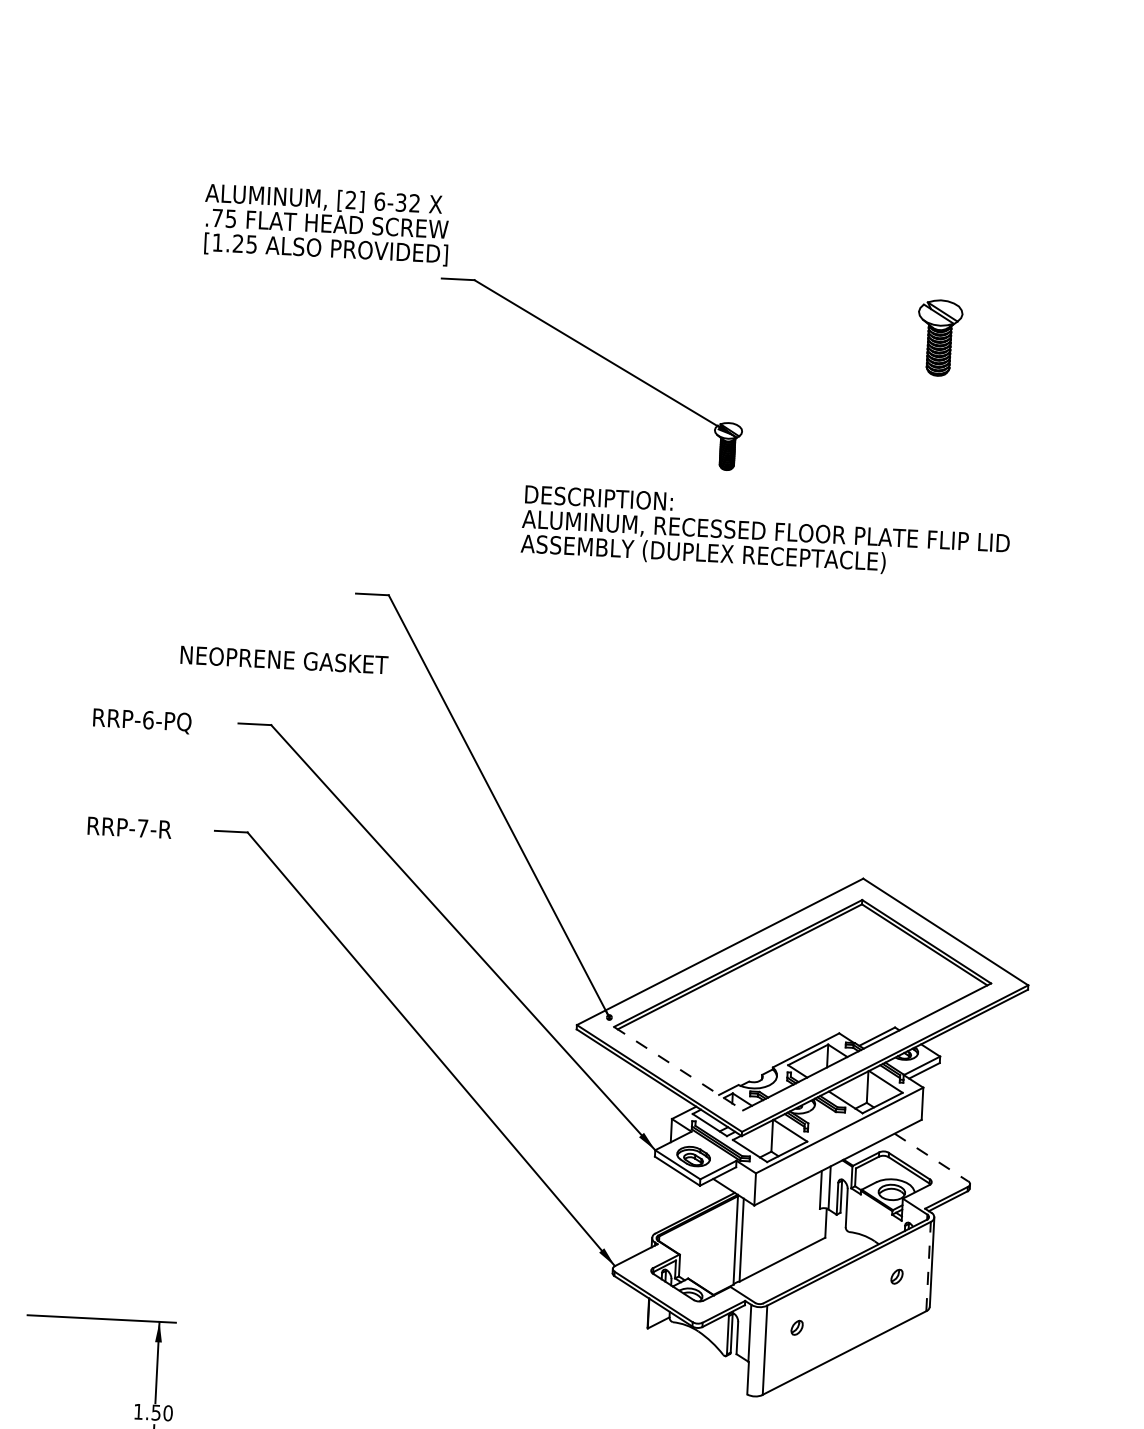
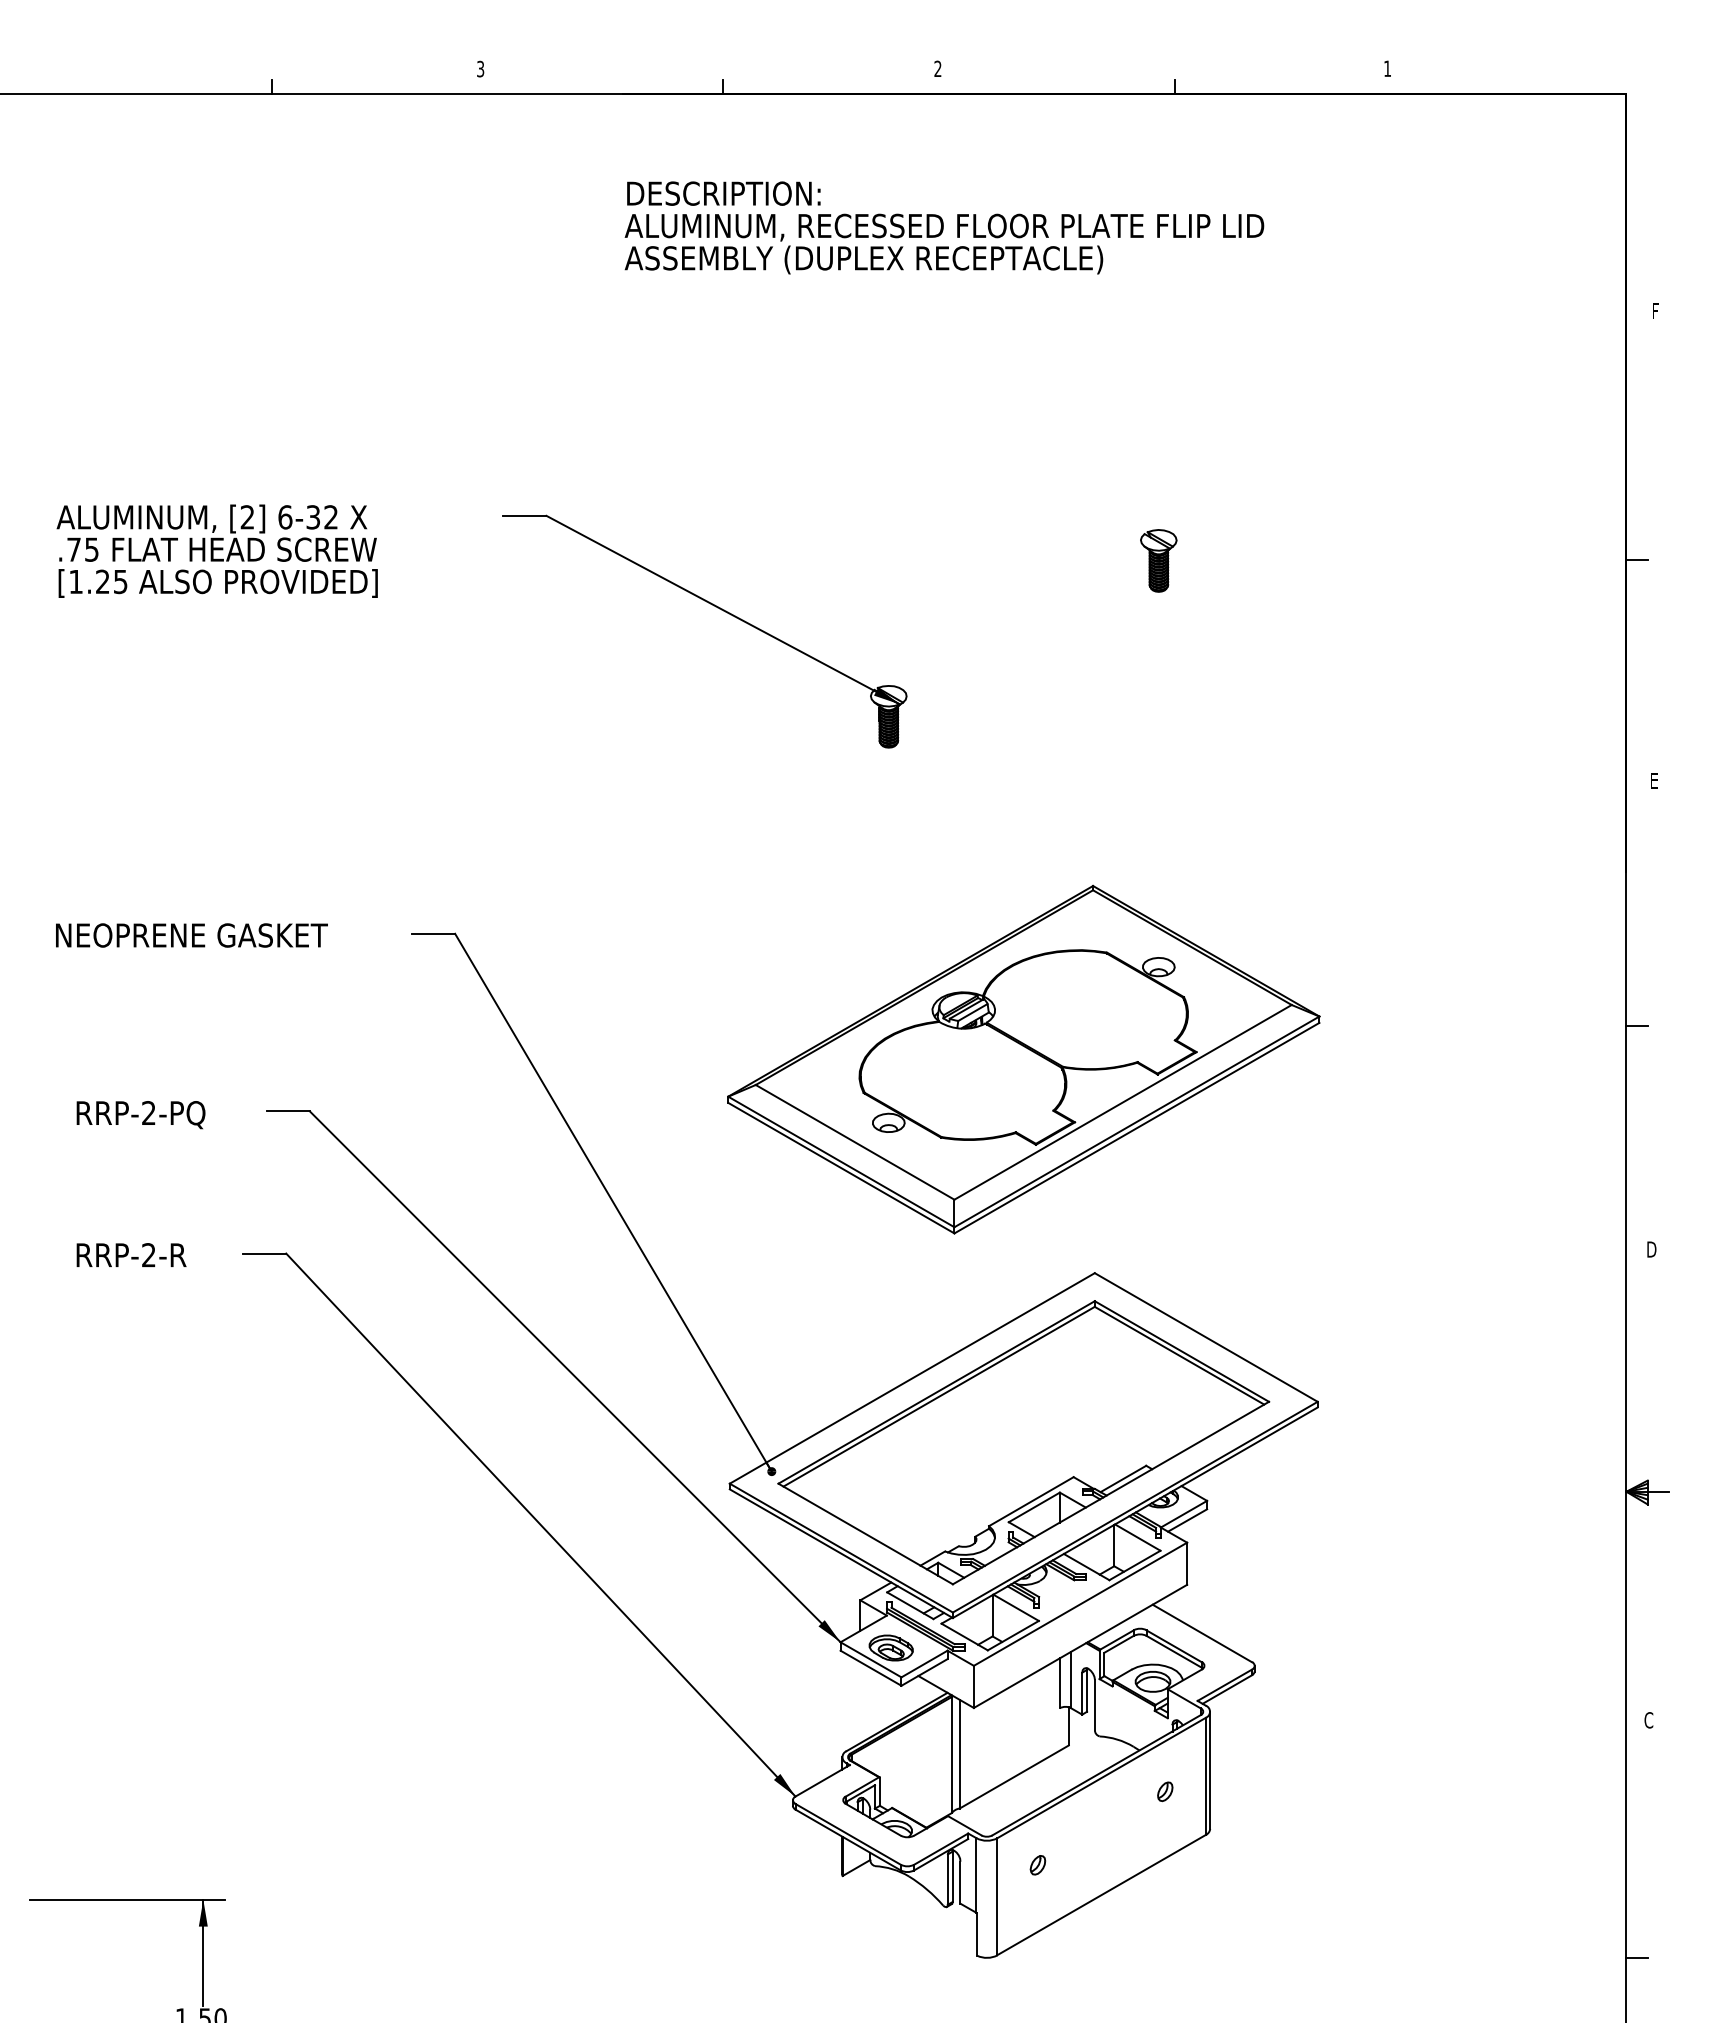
text: (326, 224) -> (216, 550), moved
part: (939, 337) -> (1158, 560), size x0.62
text: (765, 532) -> (944, 227), moved
text: (284, 660) -> (191, 935), moved
part: (817, 713) -> (1023, 1059), added
text: (148, 720) -> (149, 1113), RRP-6-PQ -> RRP-2-PQ
text: (142, 828) -> (148, 1255), RRP-7-R -> RRP-2-R
line: (678, 1069) -> (865, 1534), dashed -> solid
line: (931, 1157) -> (1202, 1633), dashed -> solid
line: (928, 1266) -> (1205, 1776), dashed -> solid

